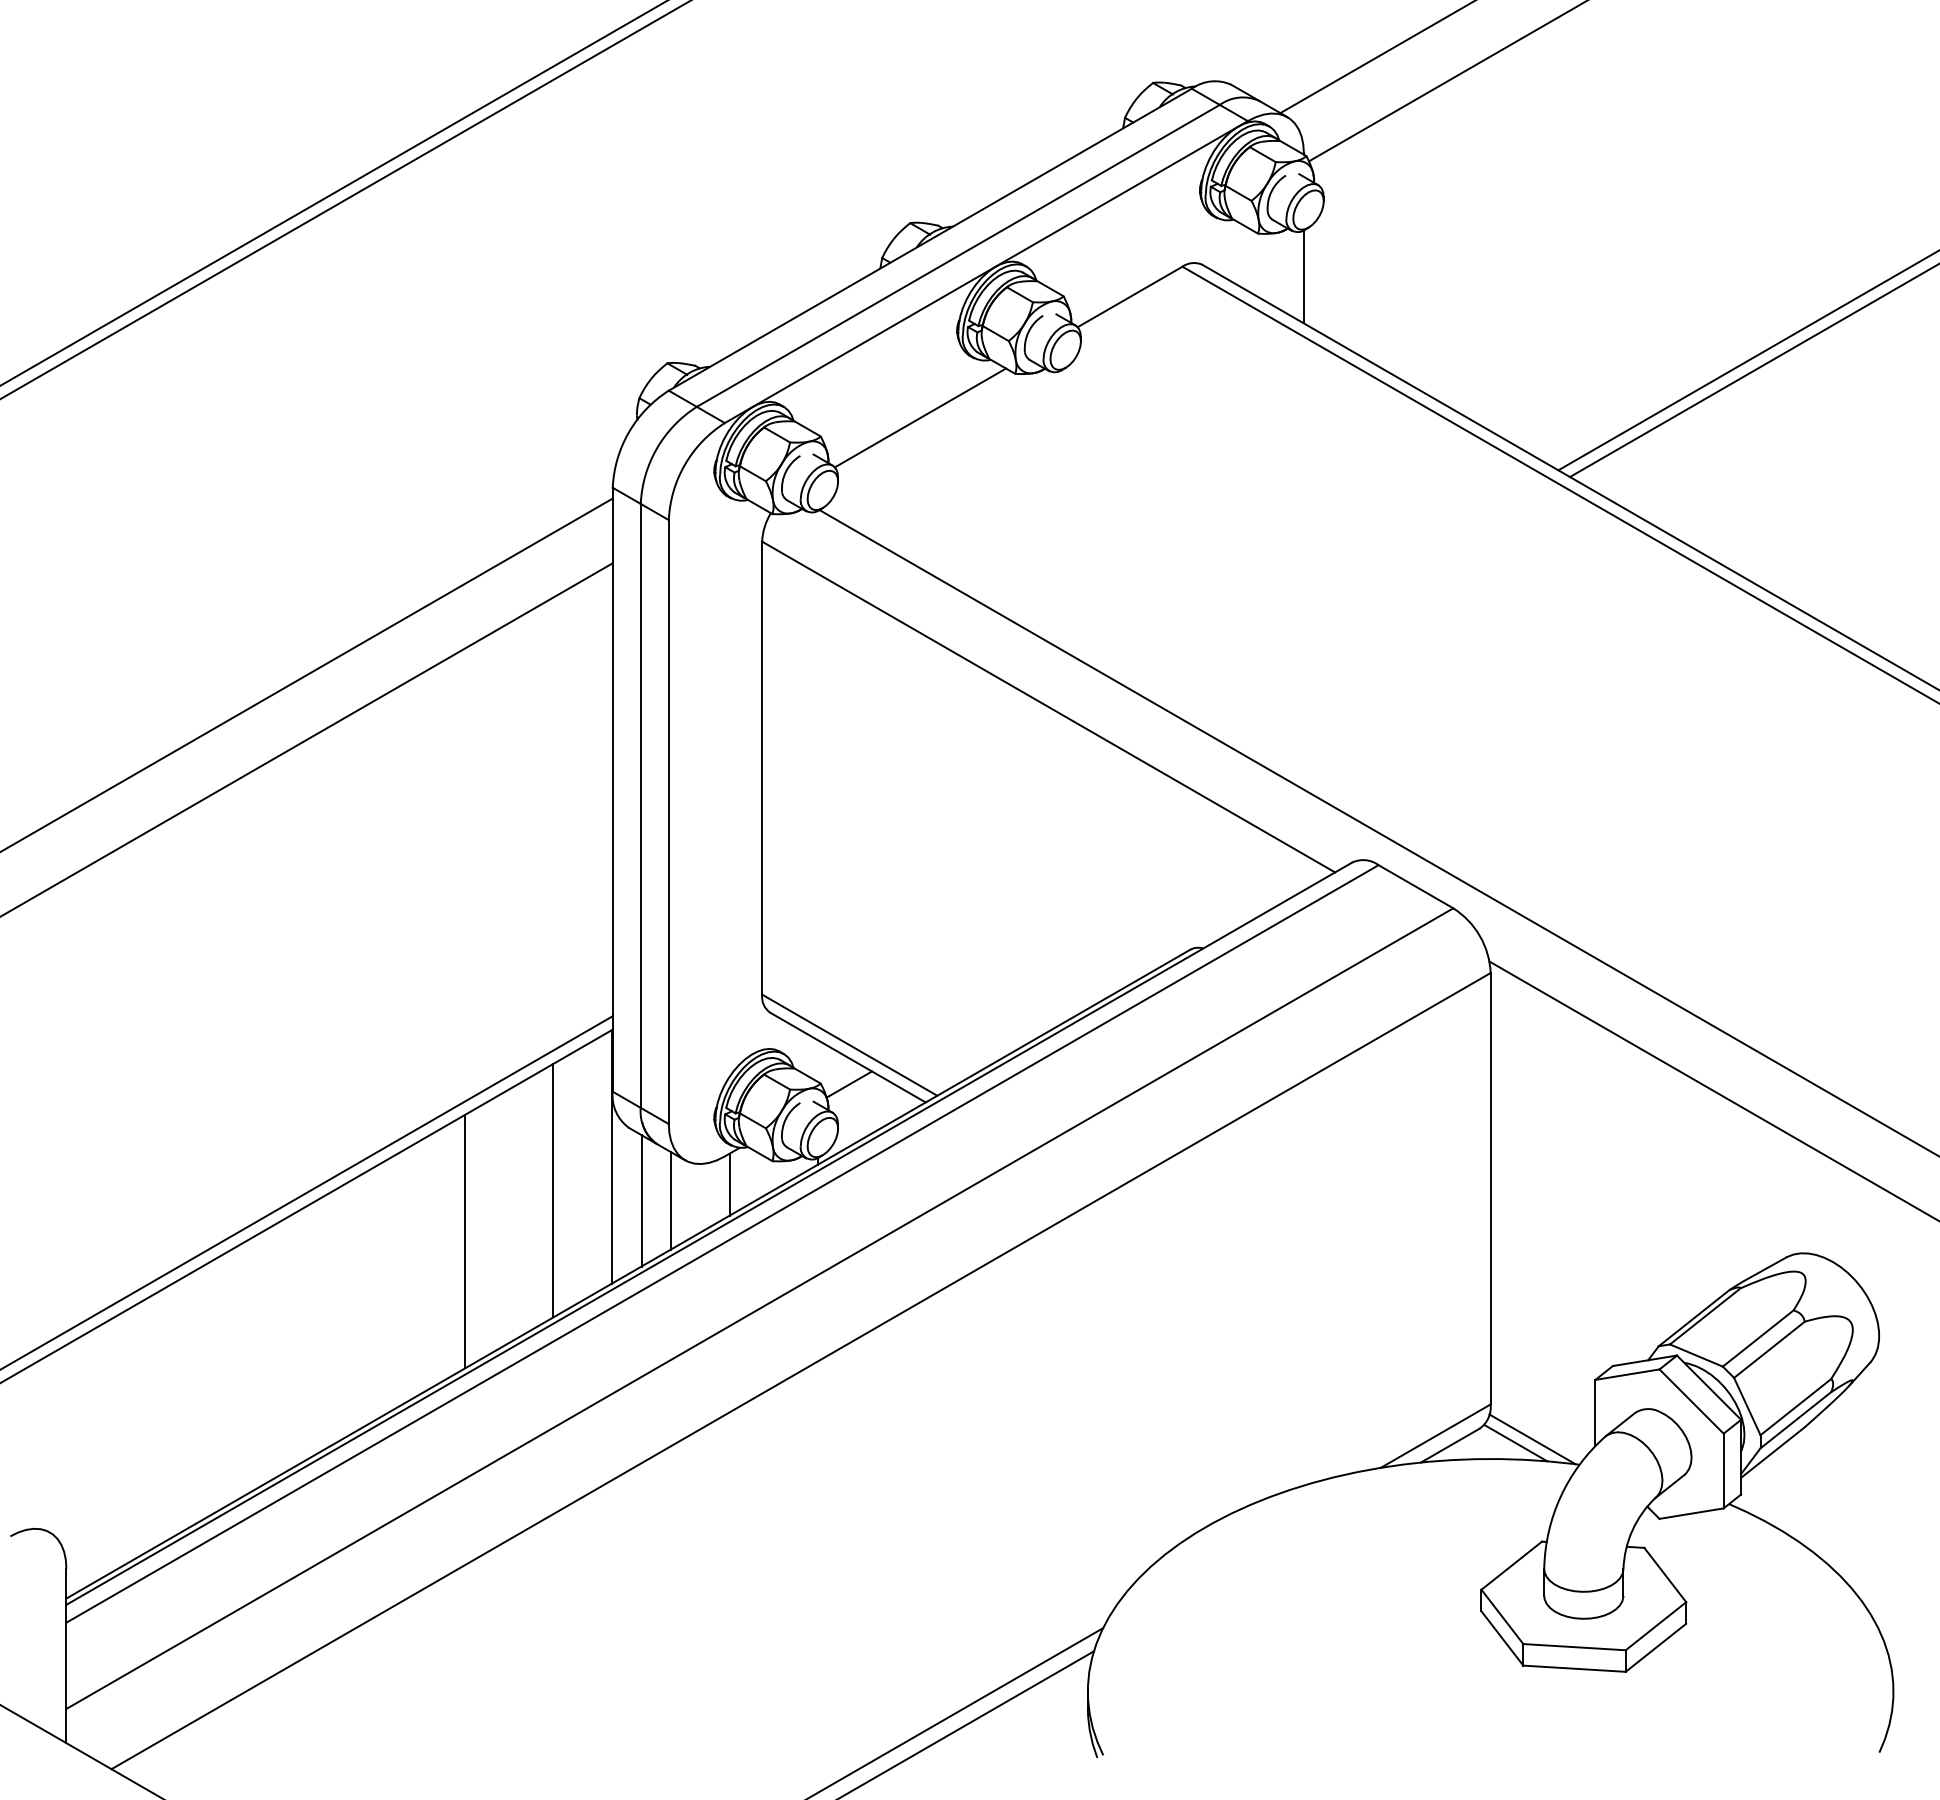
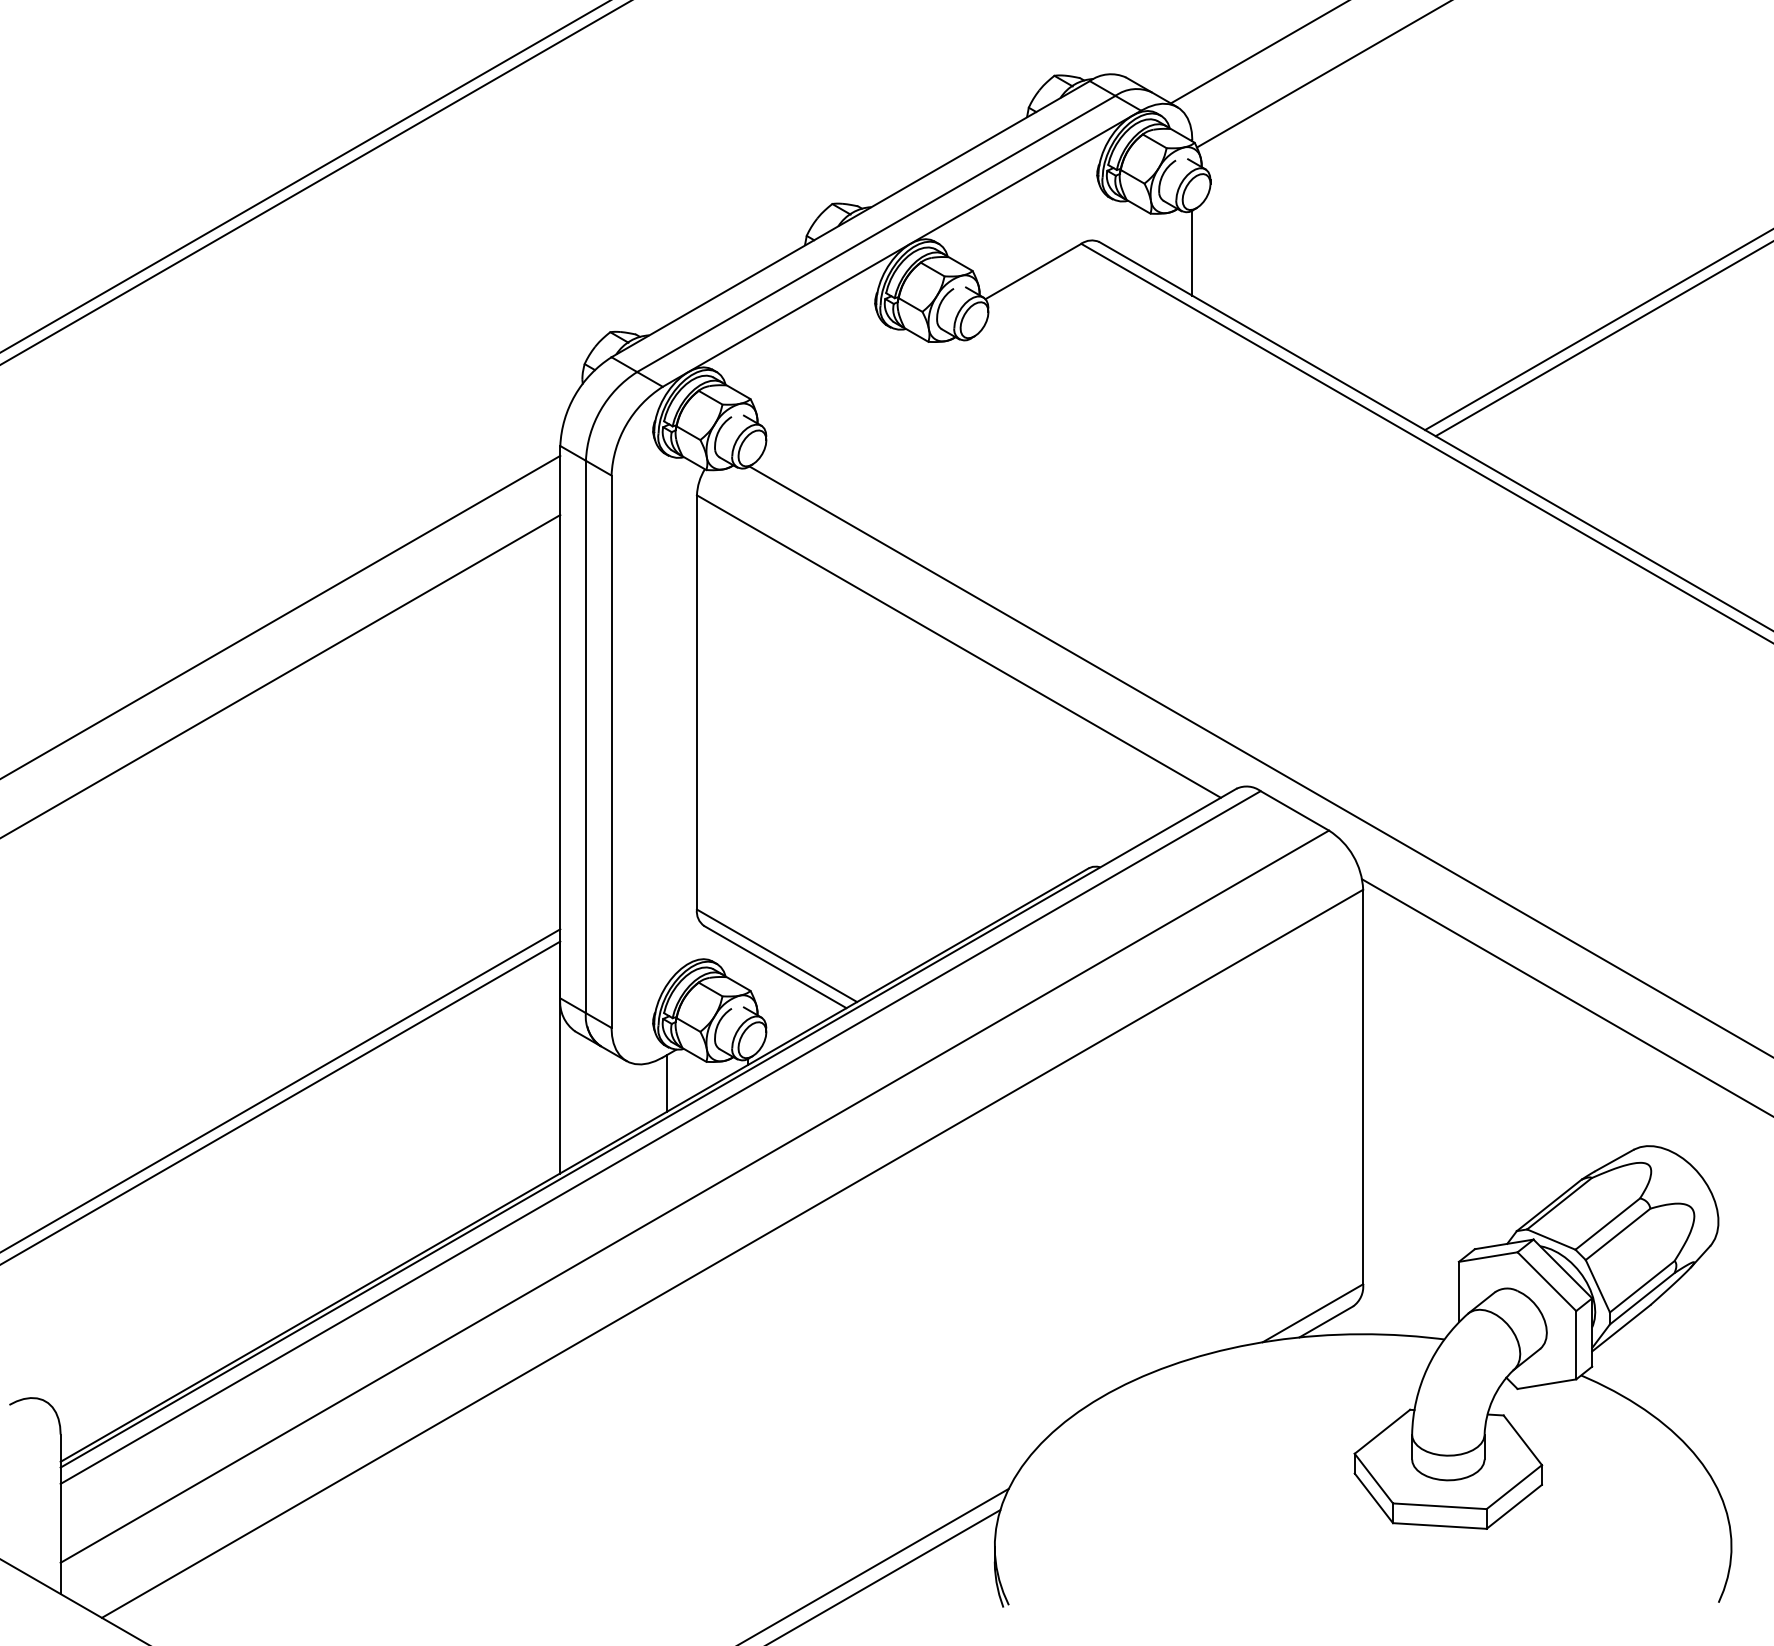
line: (920, 417) -> (841, 381), removed
line: (849, 1084) -> (776, 991), removed
line: (553, 1190) -> (506, 1088), removed
line: (641, 1200) -> (586, 1097), removed
line: (670, 1200) -> (613, 1097), removed
line: (465, 1241) -> (425, 1135), removed
line: (1532, 1439) -> (1401, 1316), removed
line: (1515, 1442) -> (1385, 1319), removed

